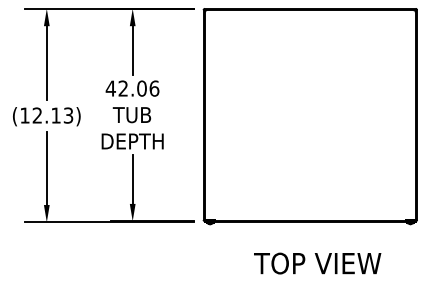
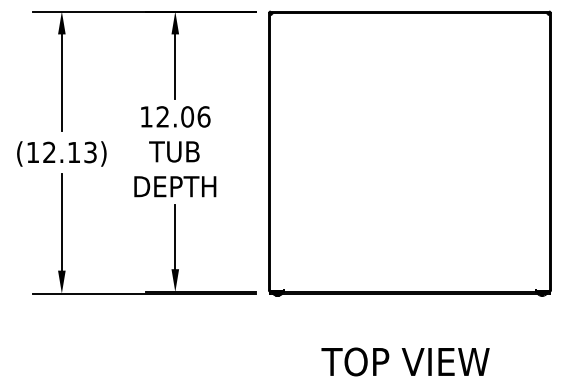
text: (110, 88) -> (146, 116), 42.06 -> 12.06
text: (317, 263) -> (405, 361), moved

